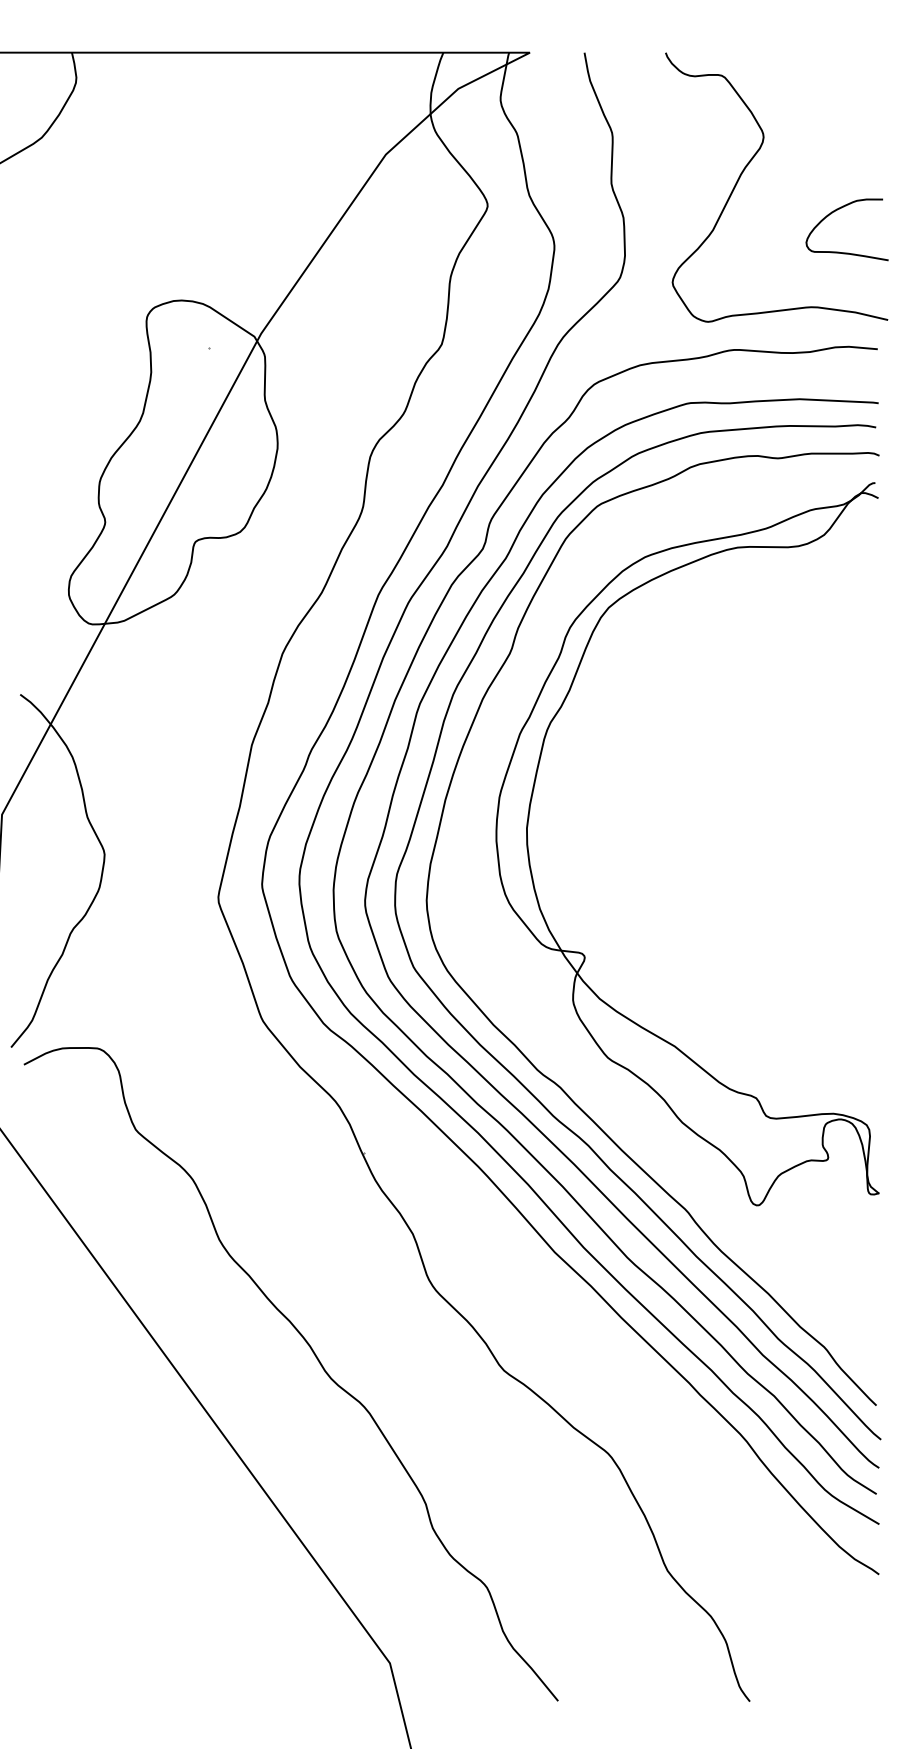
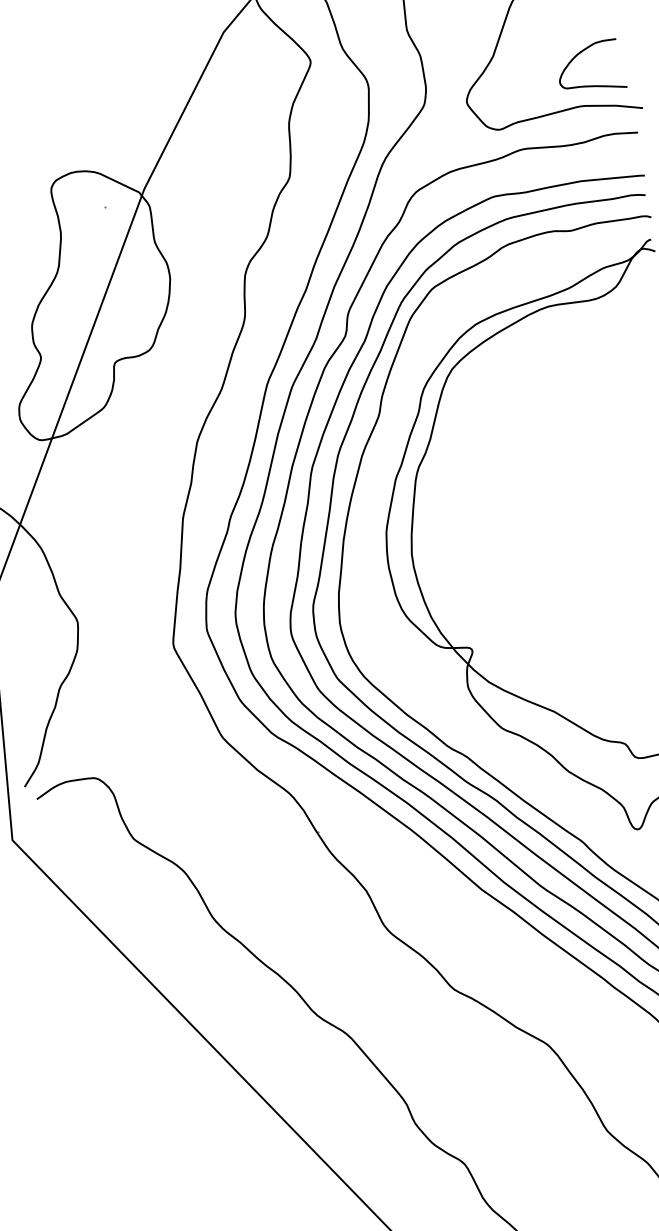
curve: (834, 212) -> (578, 54), moved

